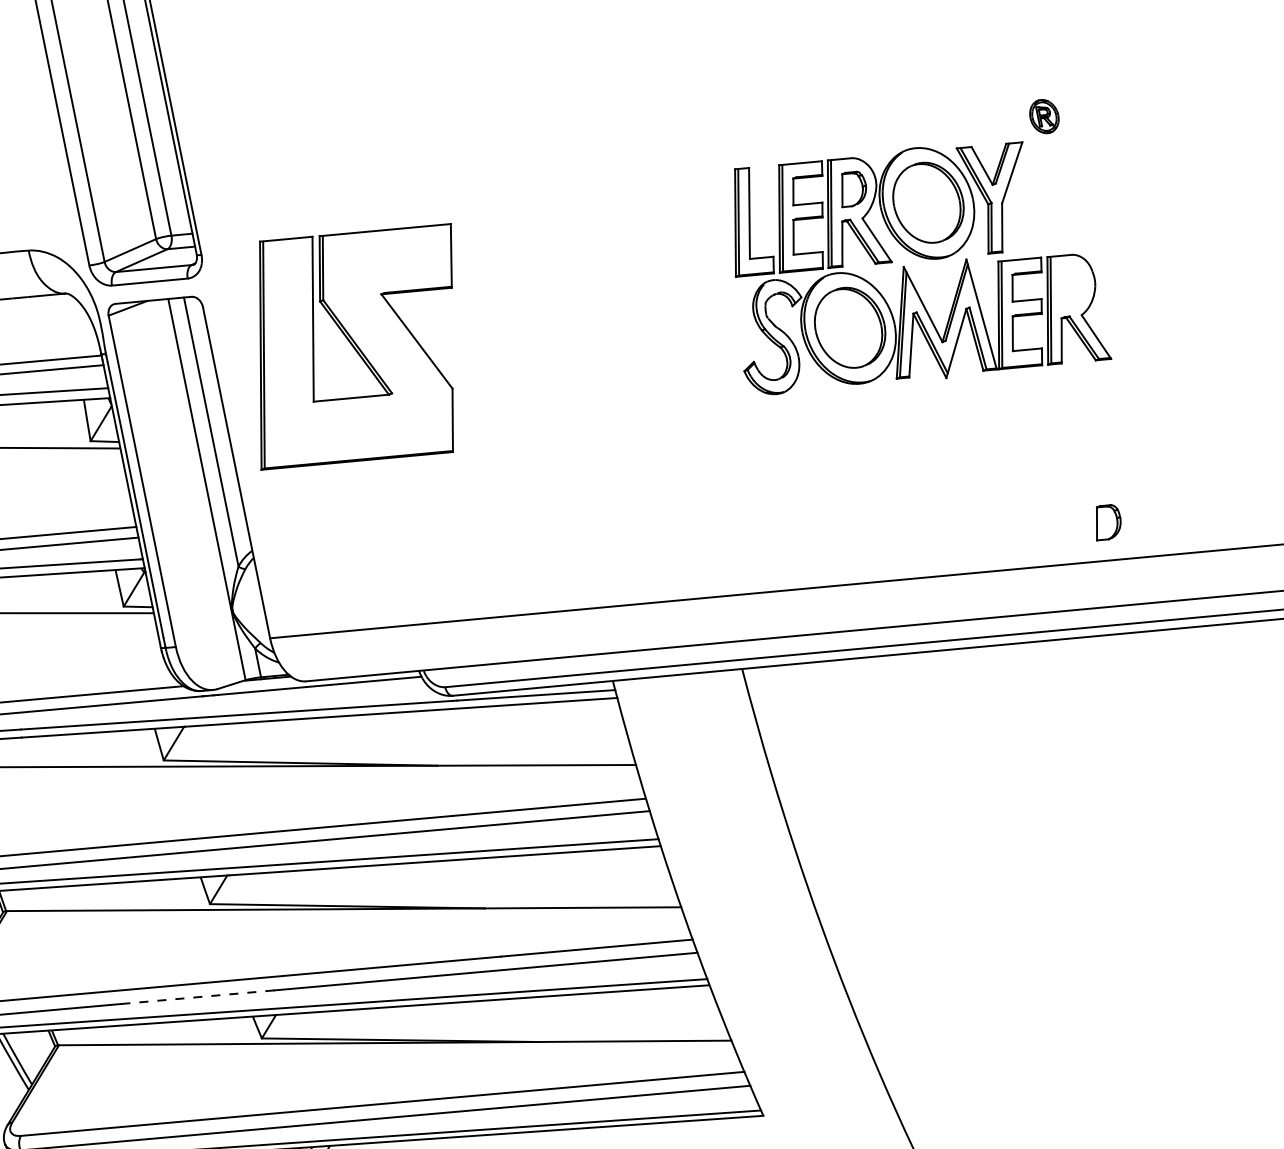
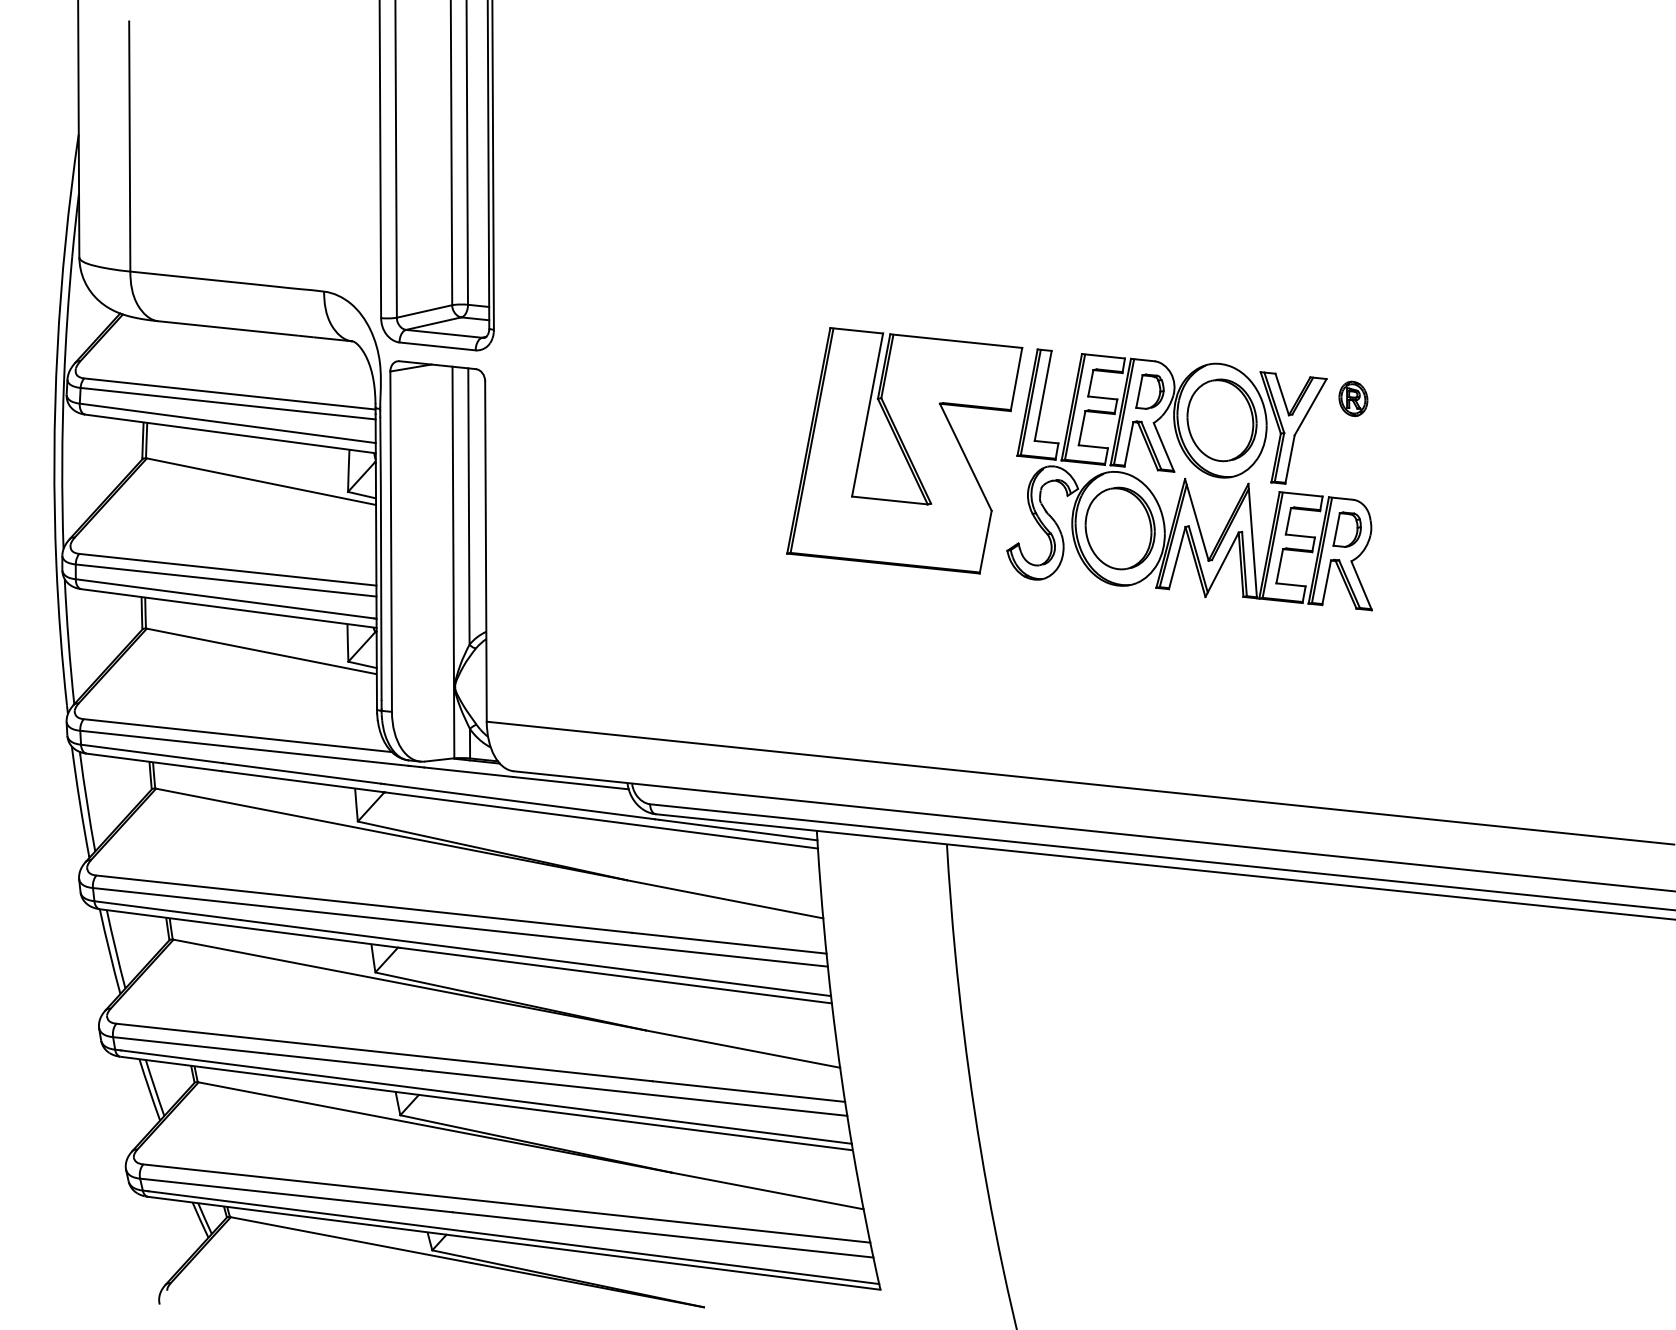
part: (1044, 116) -> (1353, 398), moved
part: (355, 346) -> (904, 450), moved
part: (1106, 522) -> (1346, 529), moved
line: (197, 996) -> (344, 1061), dashed -> solid

